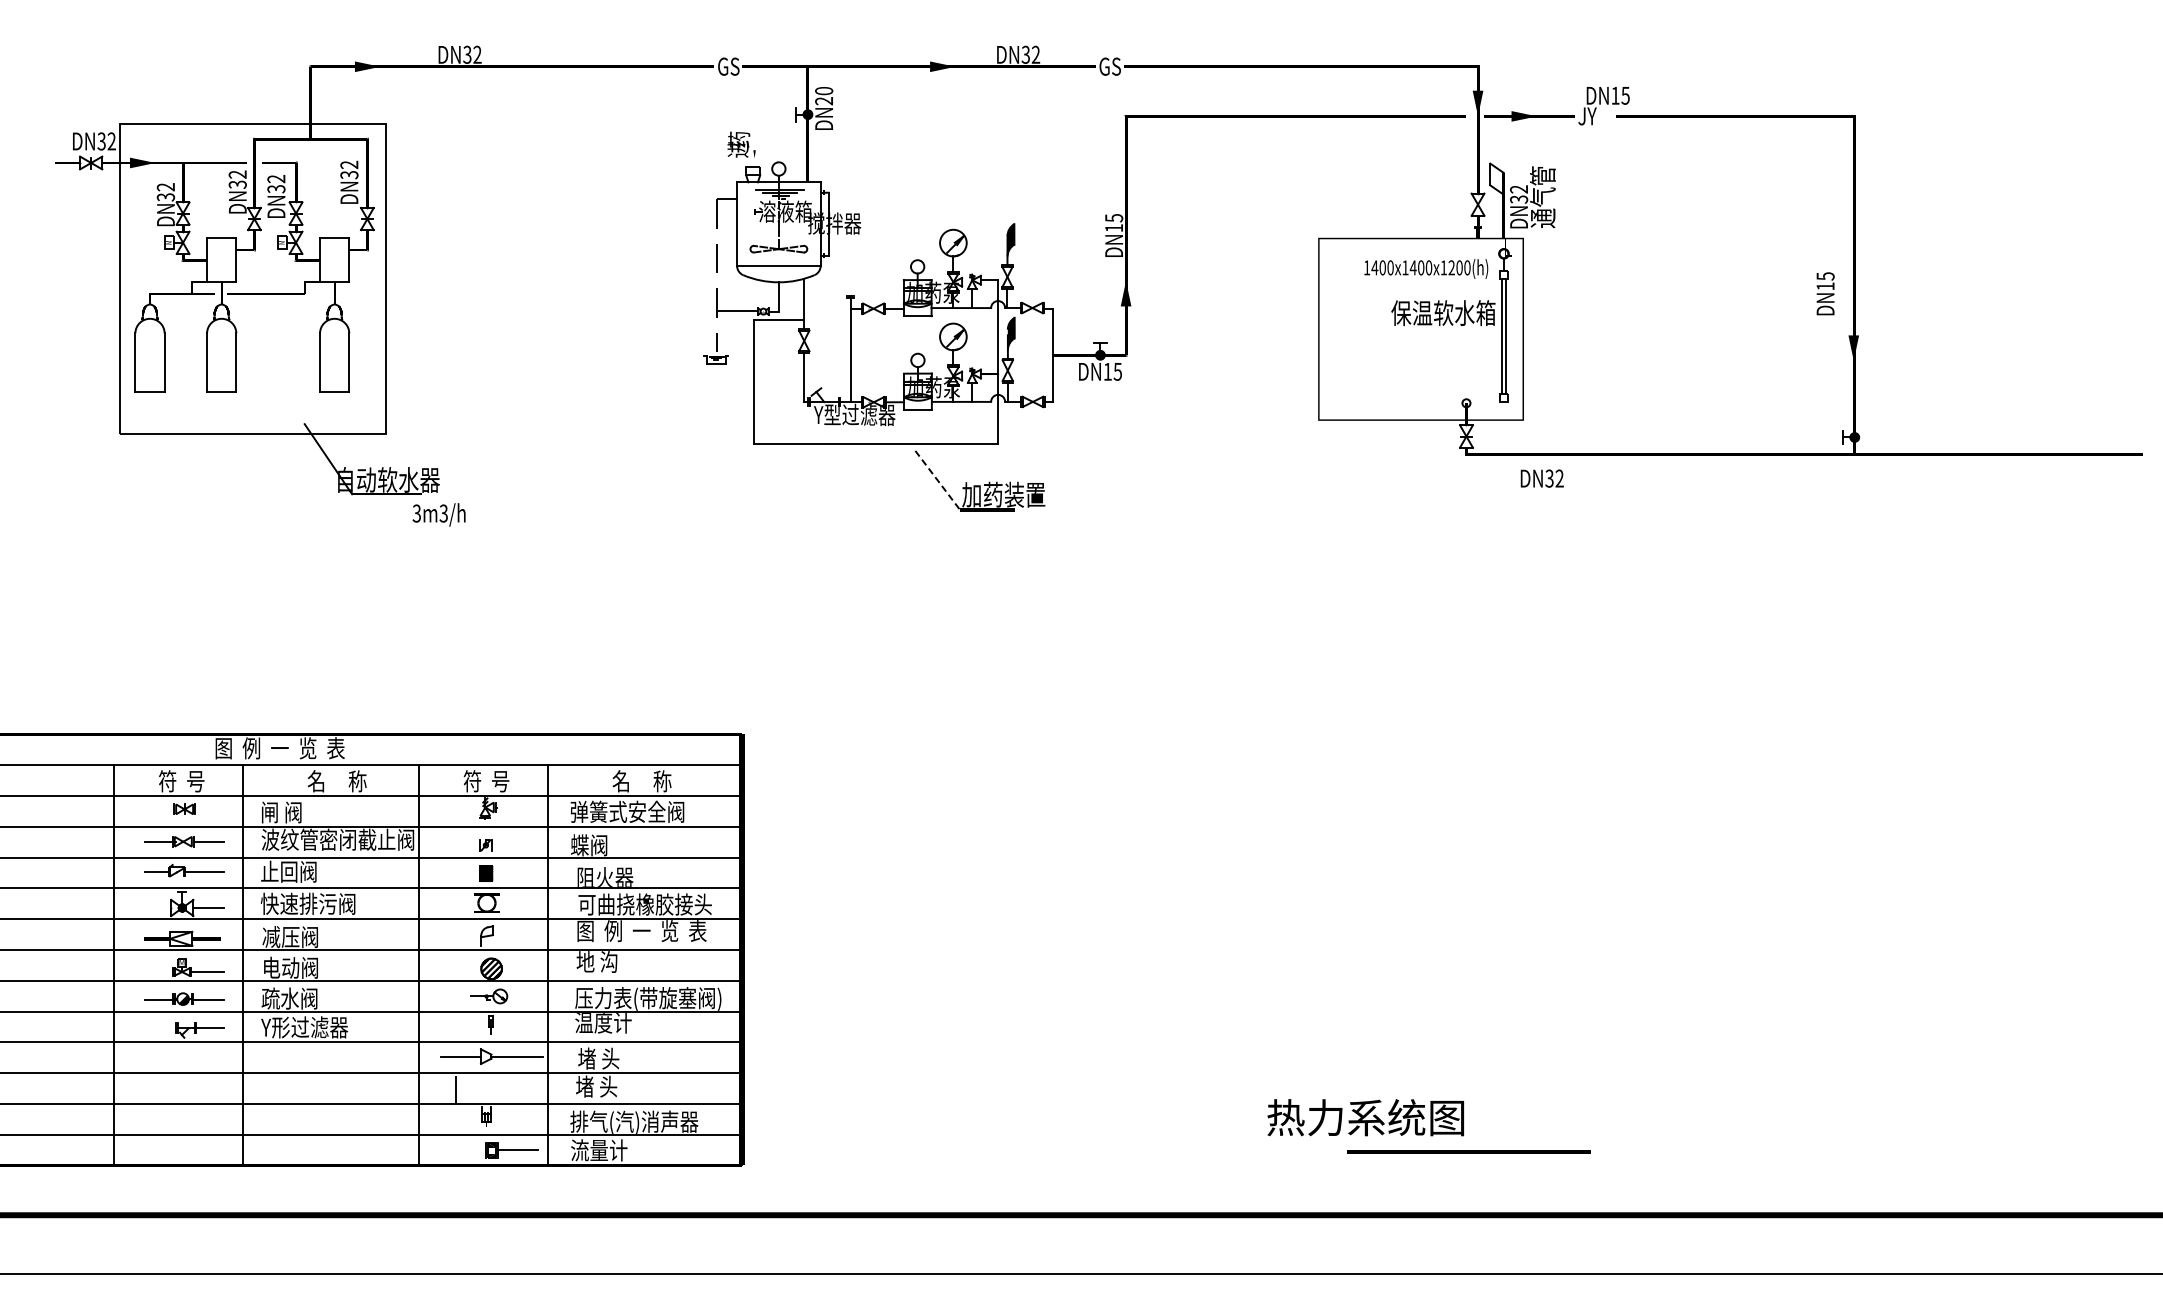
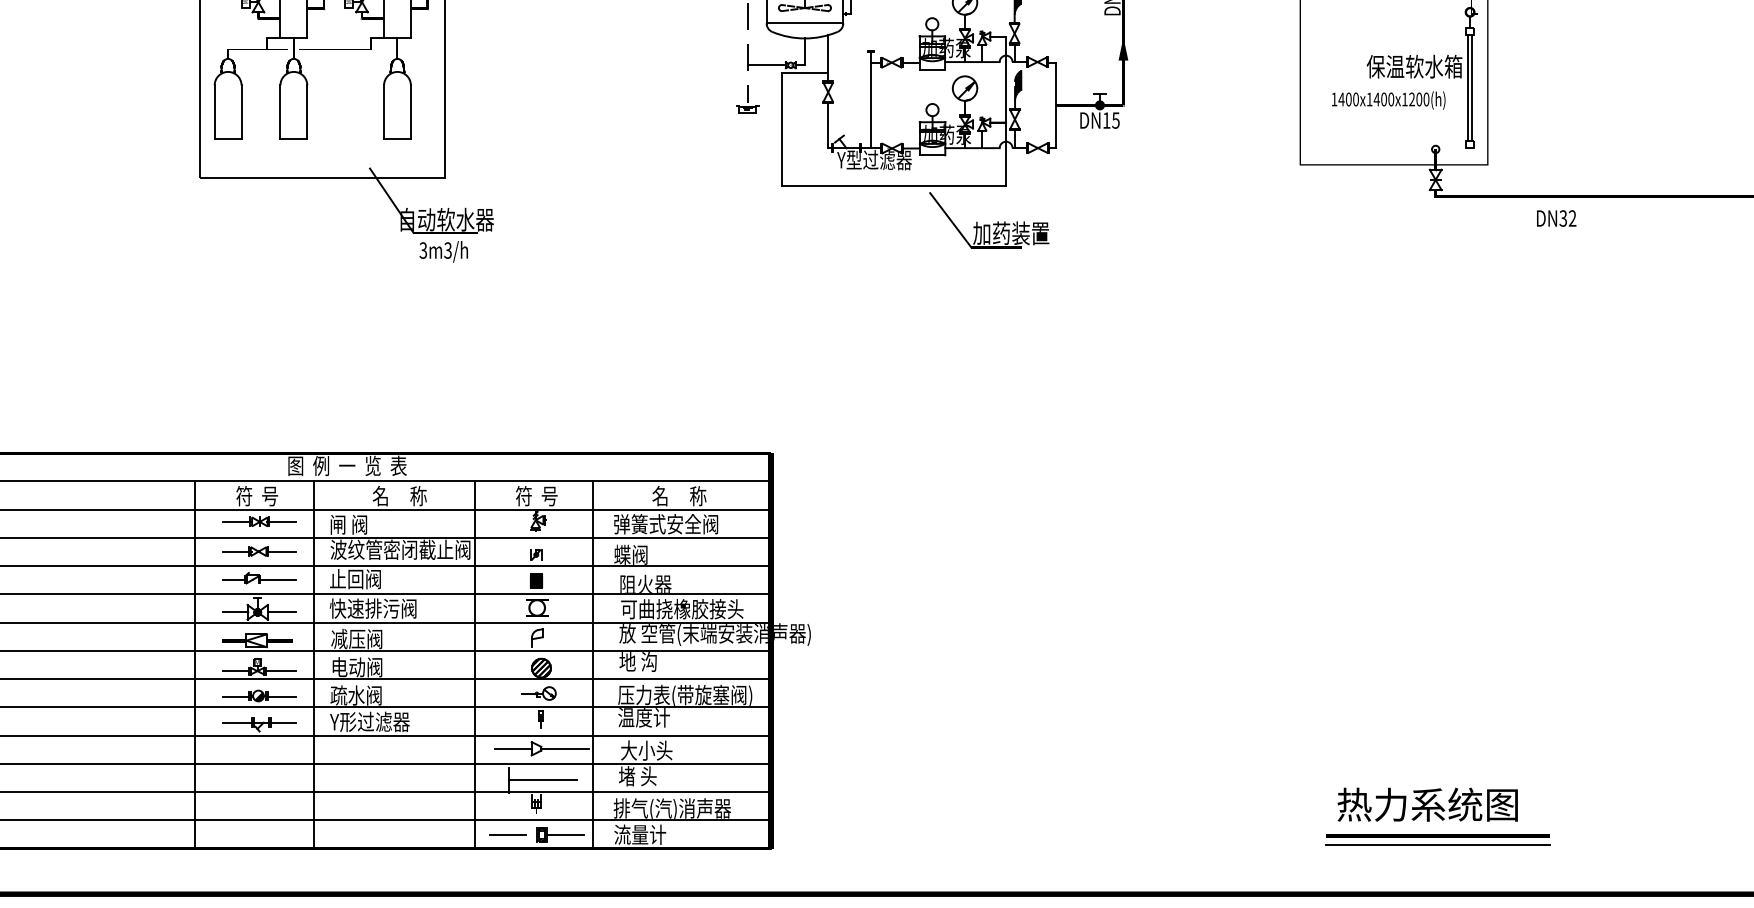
text: (1426, 268) -> (1388, 100), moved
text: (1541, 478) -> (1555, 218), moved
line: (938, 480) -> (951, 220), dashed -> solid
text: (438, 514) -> (443, 251), moved
line: (159, 809) -> (236, 522), added
line: (208, 809) -> (281, 522), added
line: (157, 907) -> (234, 611), added
text: (680, 931) -> (714, 633), 图  例  一  览  表 -> 放 空管(末端安装消声器)
line: (158, 972) -> (235, 671), added
line: (159, 1028) -> (236, 722), added
text: (606, 1058) -> (646, 750), 堵 头 -> 大小头
line: (493, 1090) -> (543, 779), added
text: (1365, 1117) -> (1427, 804), moved
line: (454, 1149) -> (507, 833), added
line: (1468, 1161) -> (1437, 844), added

